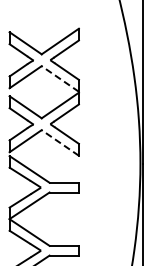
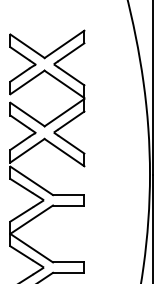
line: (60, 78) -> (64, 83), dashed -> solid
line: (60, 142) -> (64, 152), dashed -> solid

